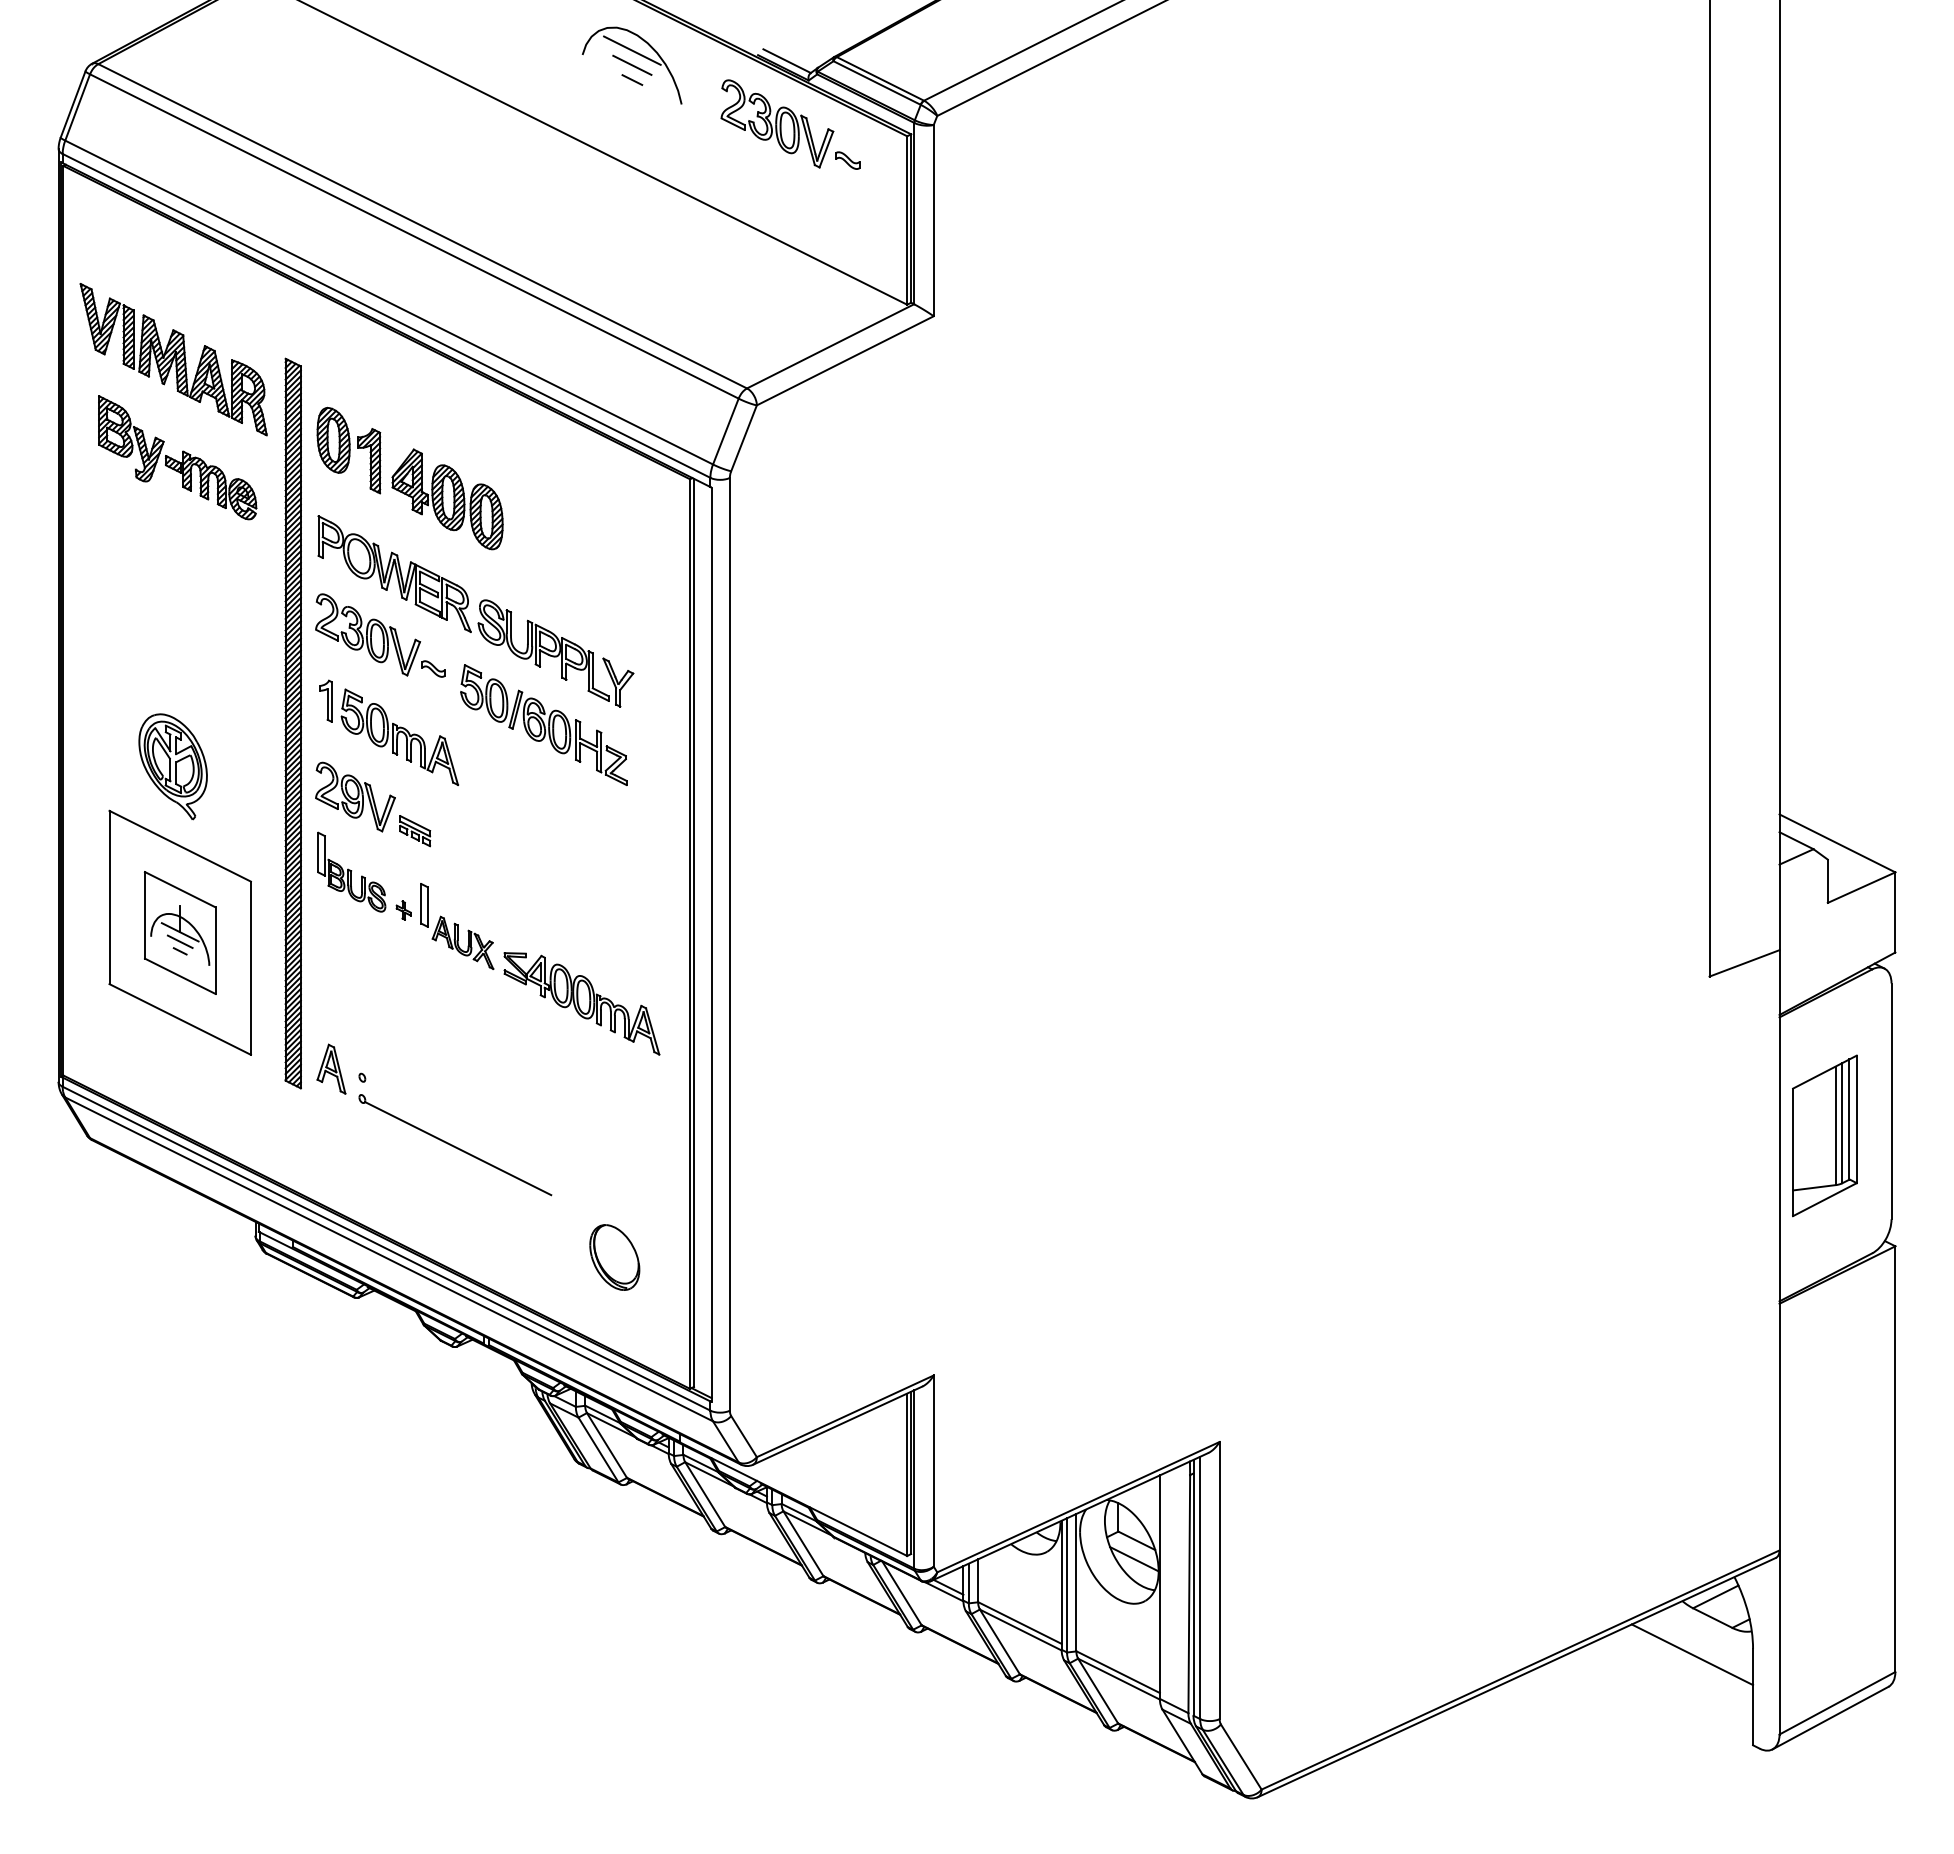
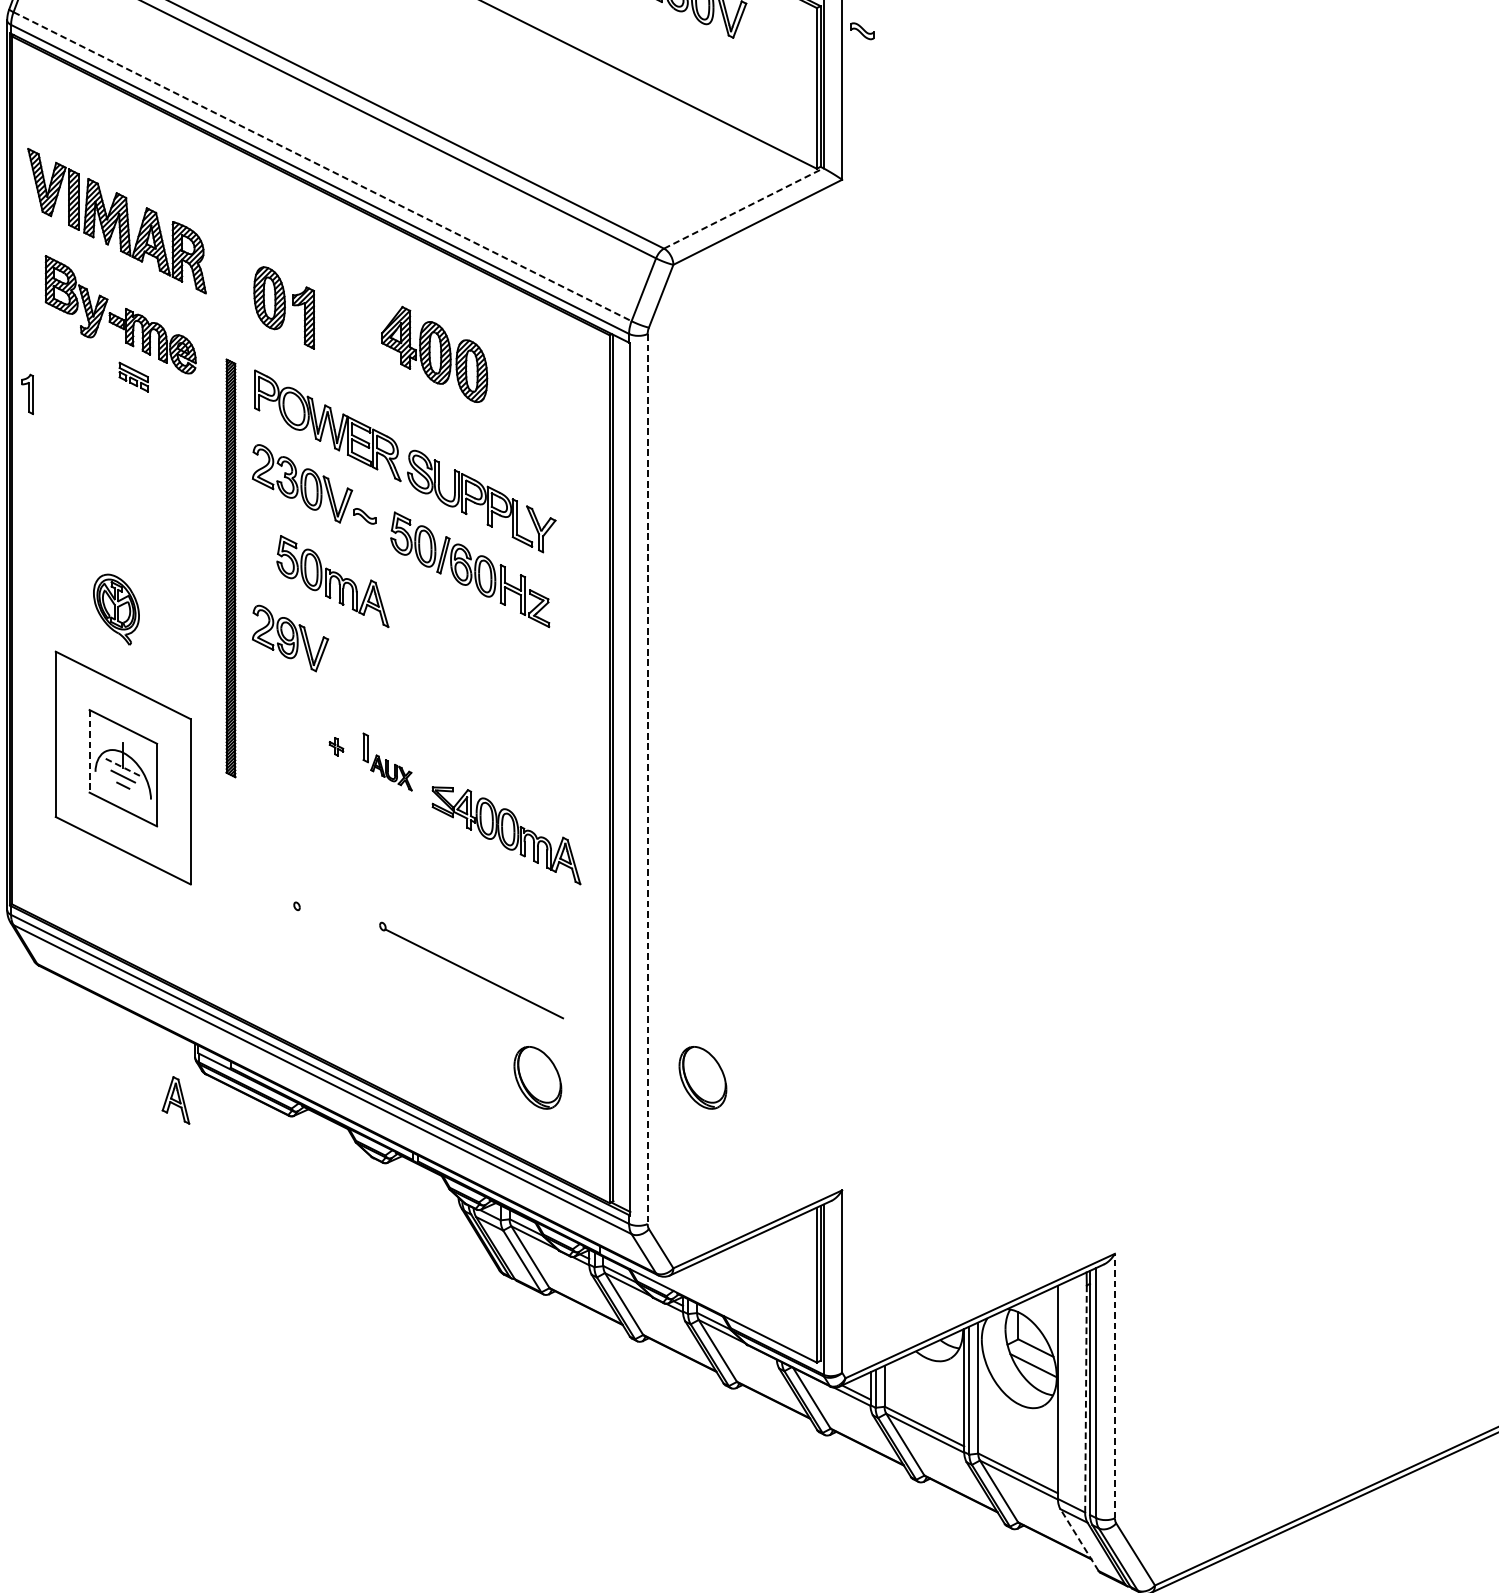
part: (847, 160) -> (861, 31), moved
line: (389, 302) -> (322, 166), solid -> dashed
line: (830, 346) -> (743, 208), solid -> dashed
part: (447, 499) -> (434, 354), moved
part: (325, 700) -> (27, 393), moved
part: (292, 723) -> (230, 568), size x0.6
part: (172, 766) -> (115, 609), size x0.7
part: (415, 831) -> (134, 377), moved
part: (351, 871) -> (286, 709), removed
line: (144, 915) -> (89, 751), solid -> dashed
part: (457, 926) -> (387, 761), size x0.7
line: (180, 932) -> (123, 767), solid -> dashed
line: (729, 944) -> (647, 779), solid -> dashed
part: (331, 1068) -> (175, 1099), moved
part: (455, 1145) -> (471, 970), moved
part: (787, 1257) -> (702, 1077), added
line: (1219, 1580) -> (1114, 1385), solid -> dashed
line: (1189, 1593) -> (1086, 1398), solid -> dashed
line: (1182, 1741) -> (1079, 1539), solid -> dashed

